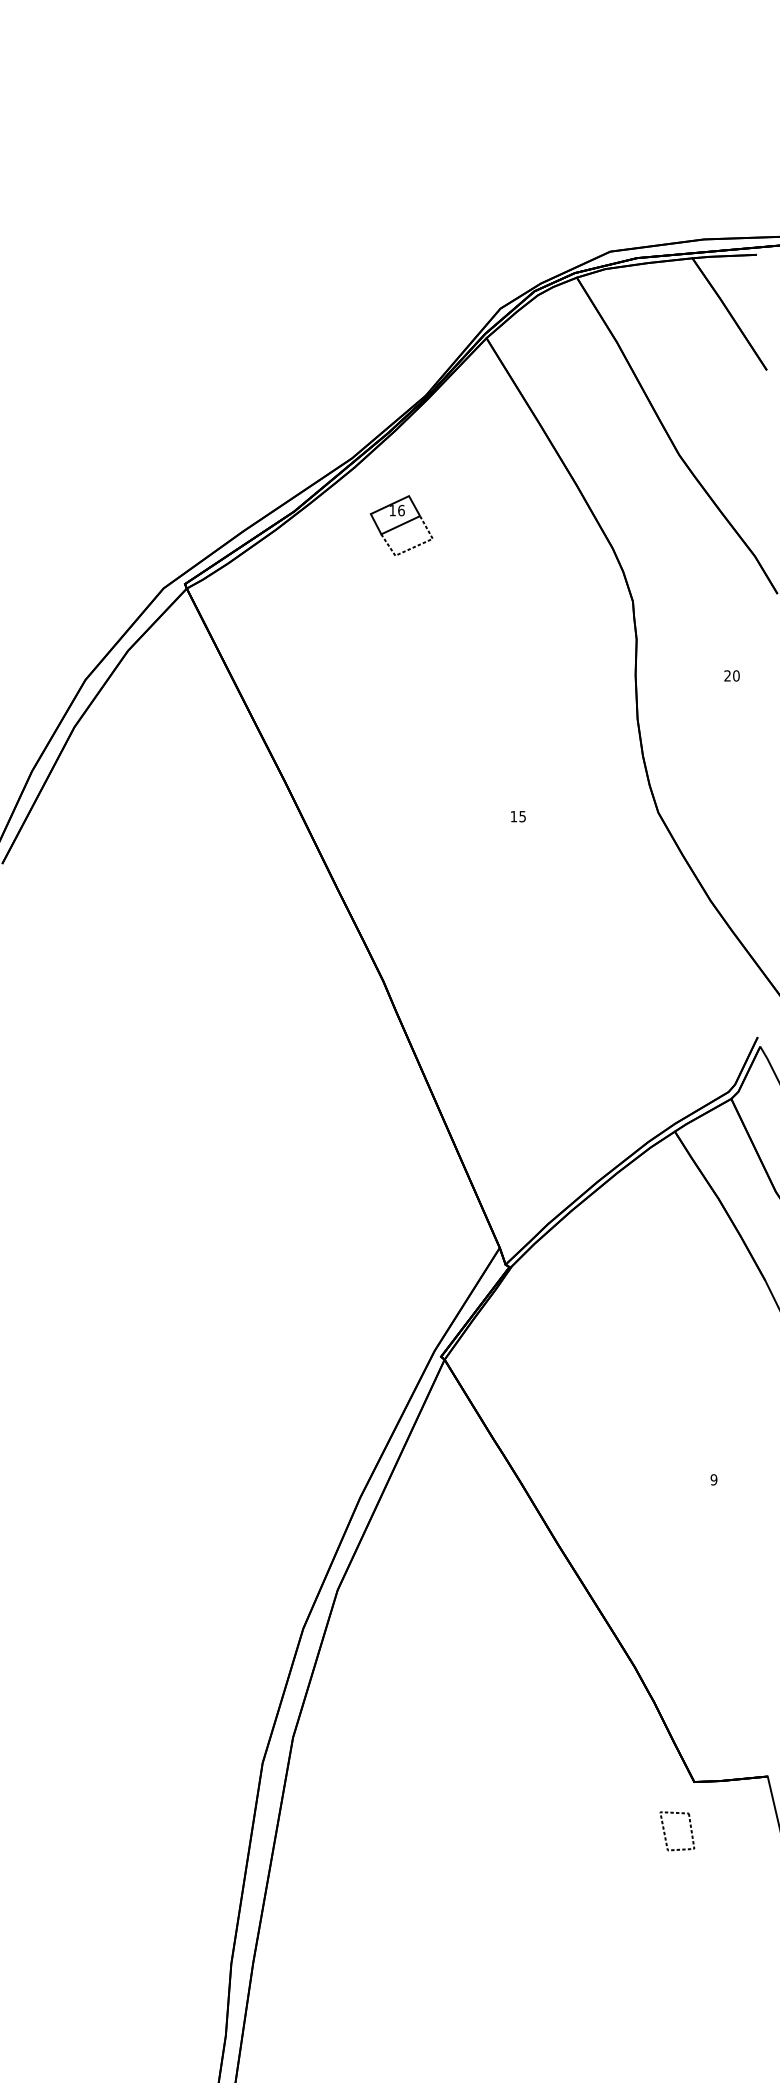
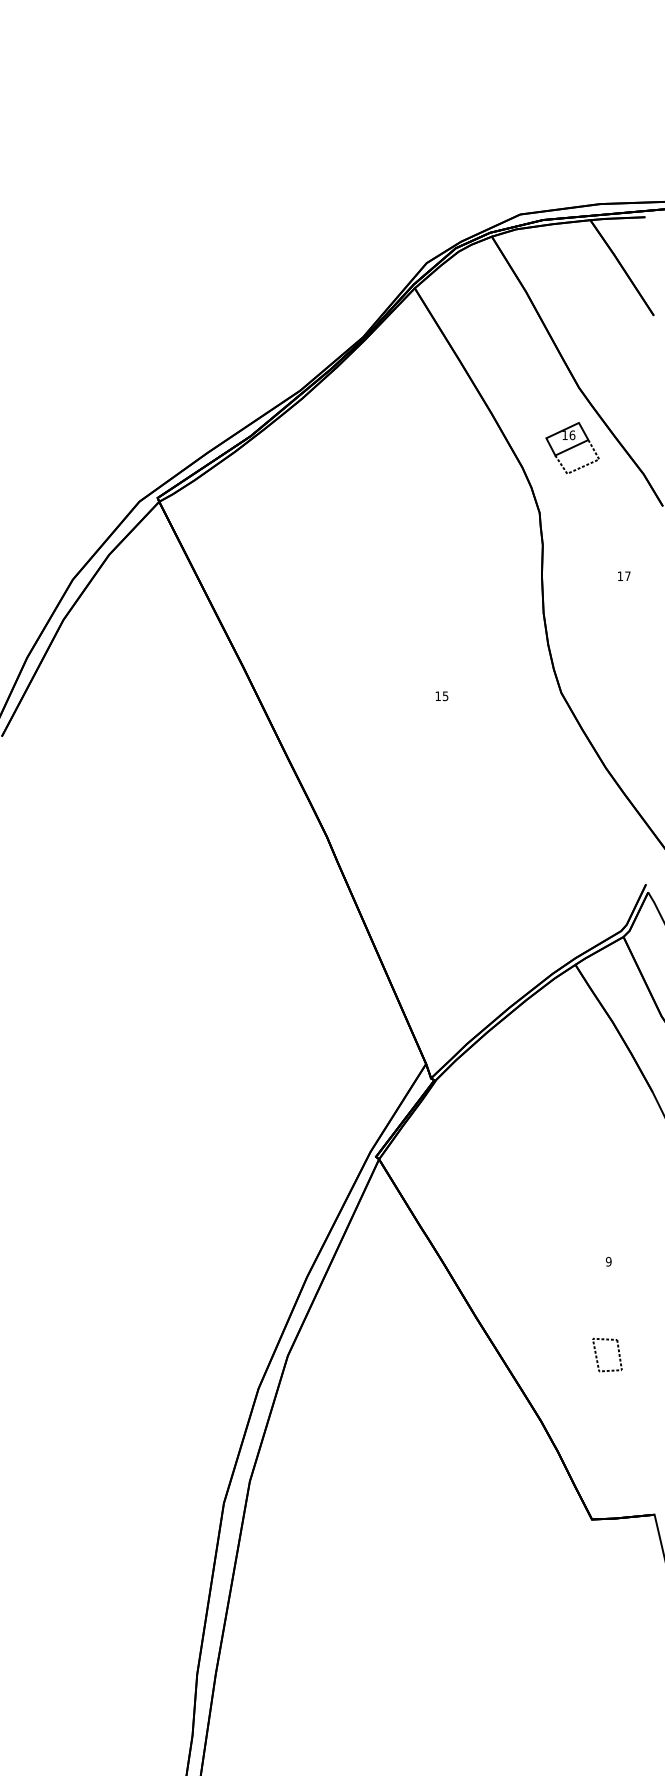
part: (401, 525) -> (572, 448), moved
text: (731, 675) -> (623, 575), 20 -> 17
part: (665, 1832) -> (597, 1356), moved

